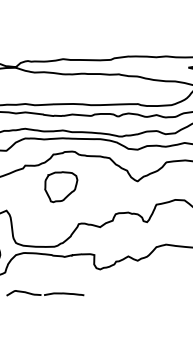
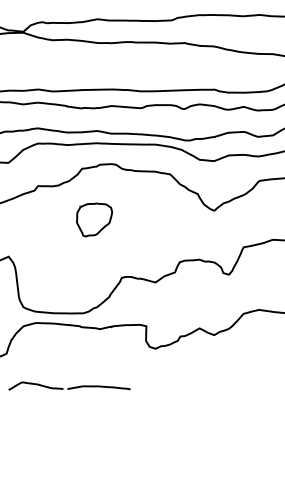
part: (61, 187) -> (94, 220), size x0.7

